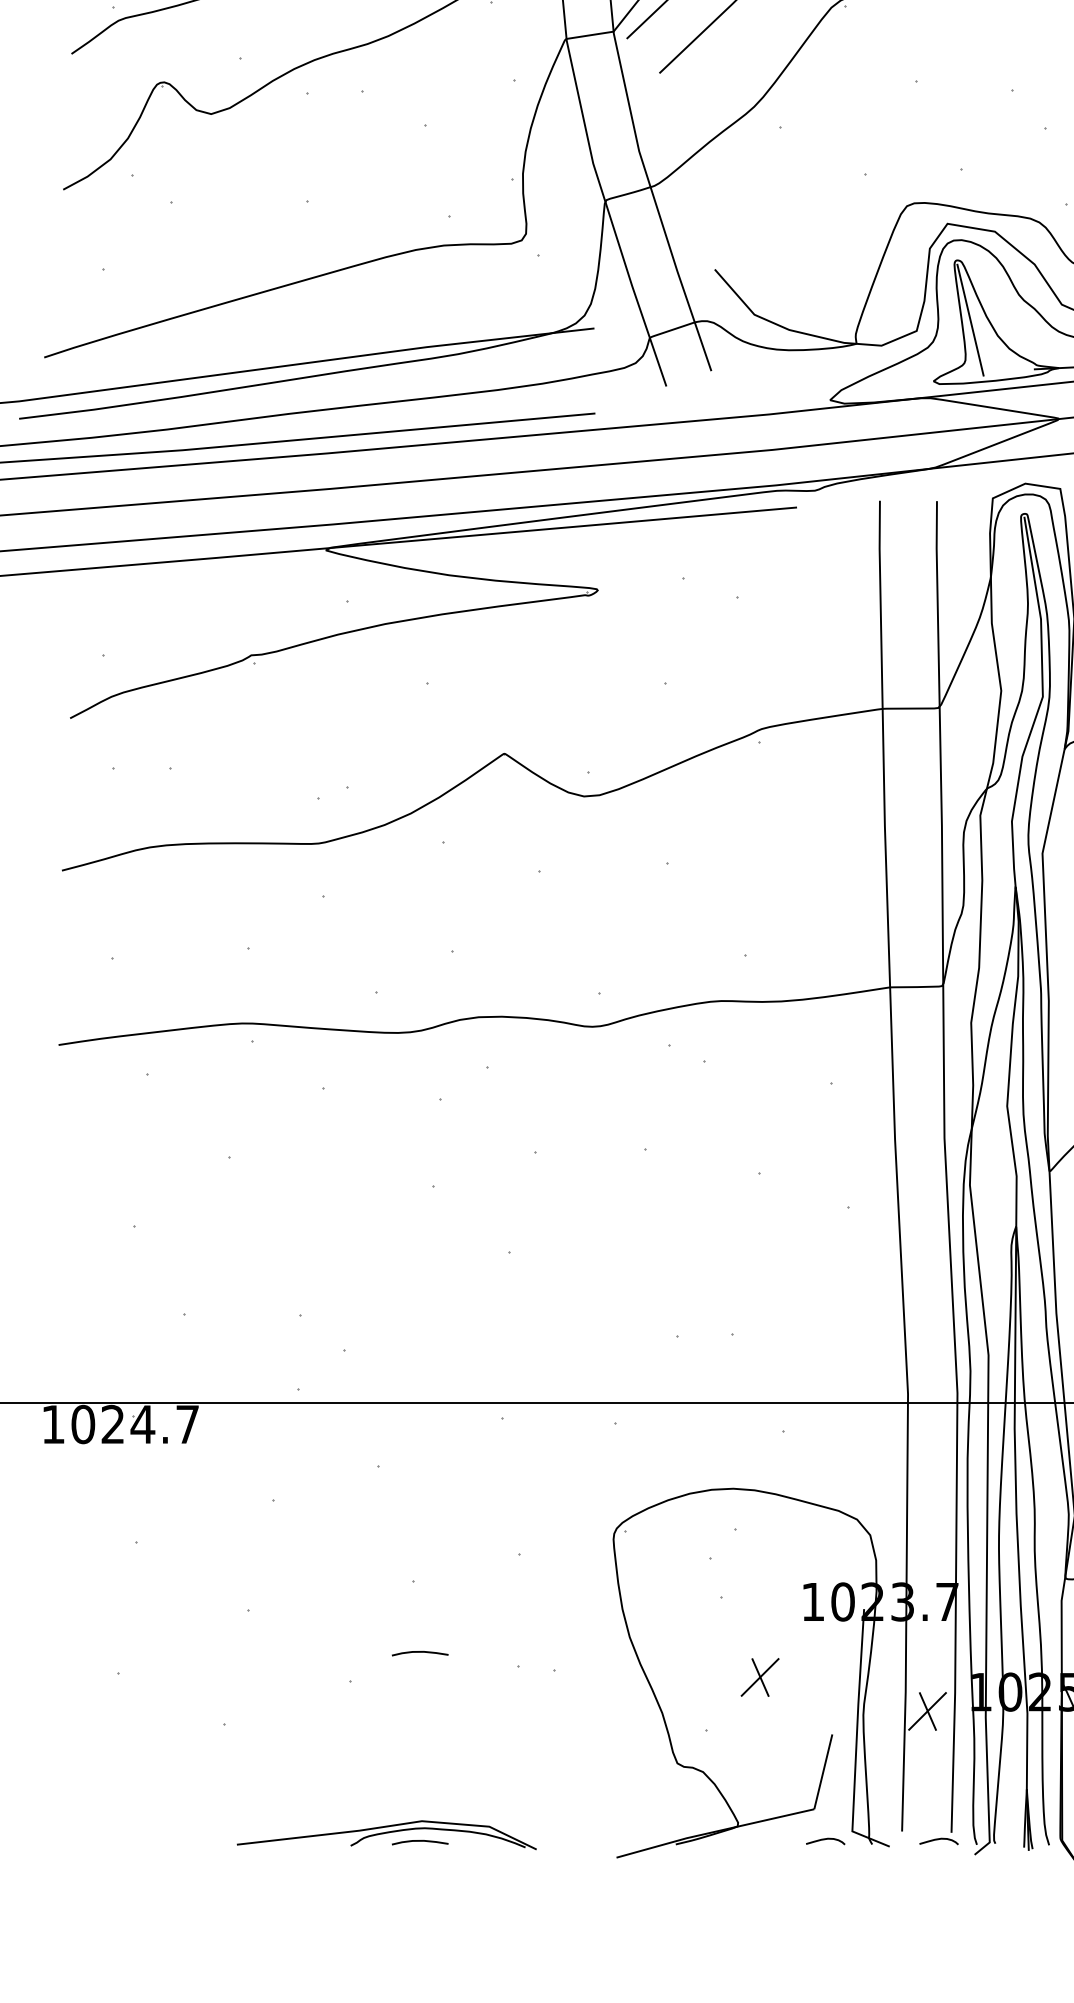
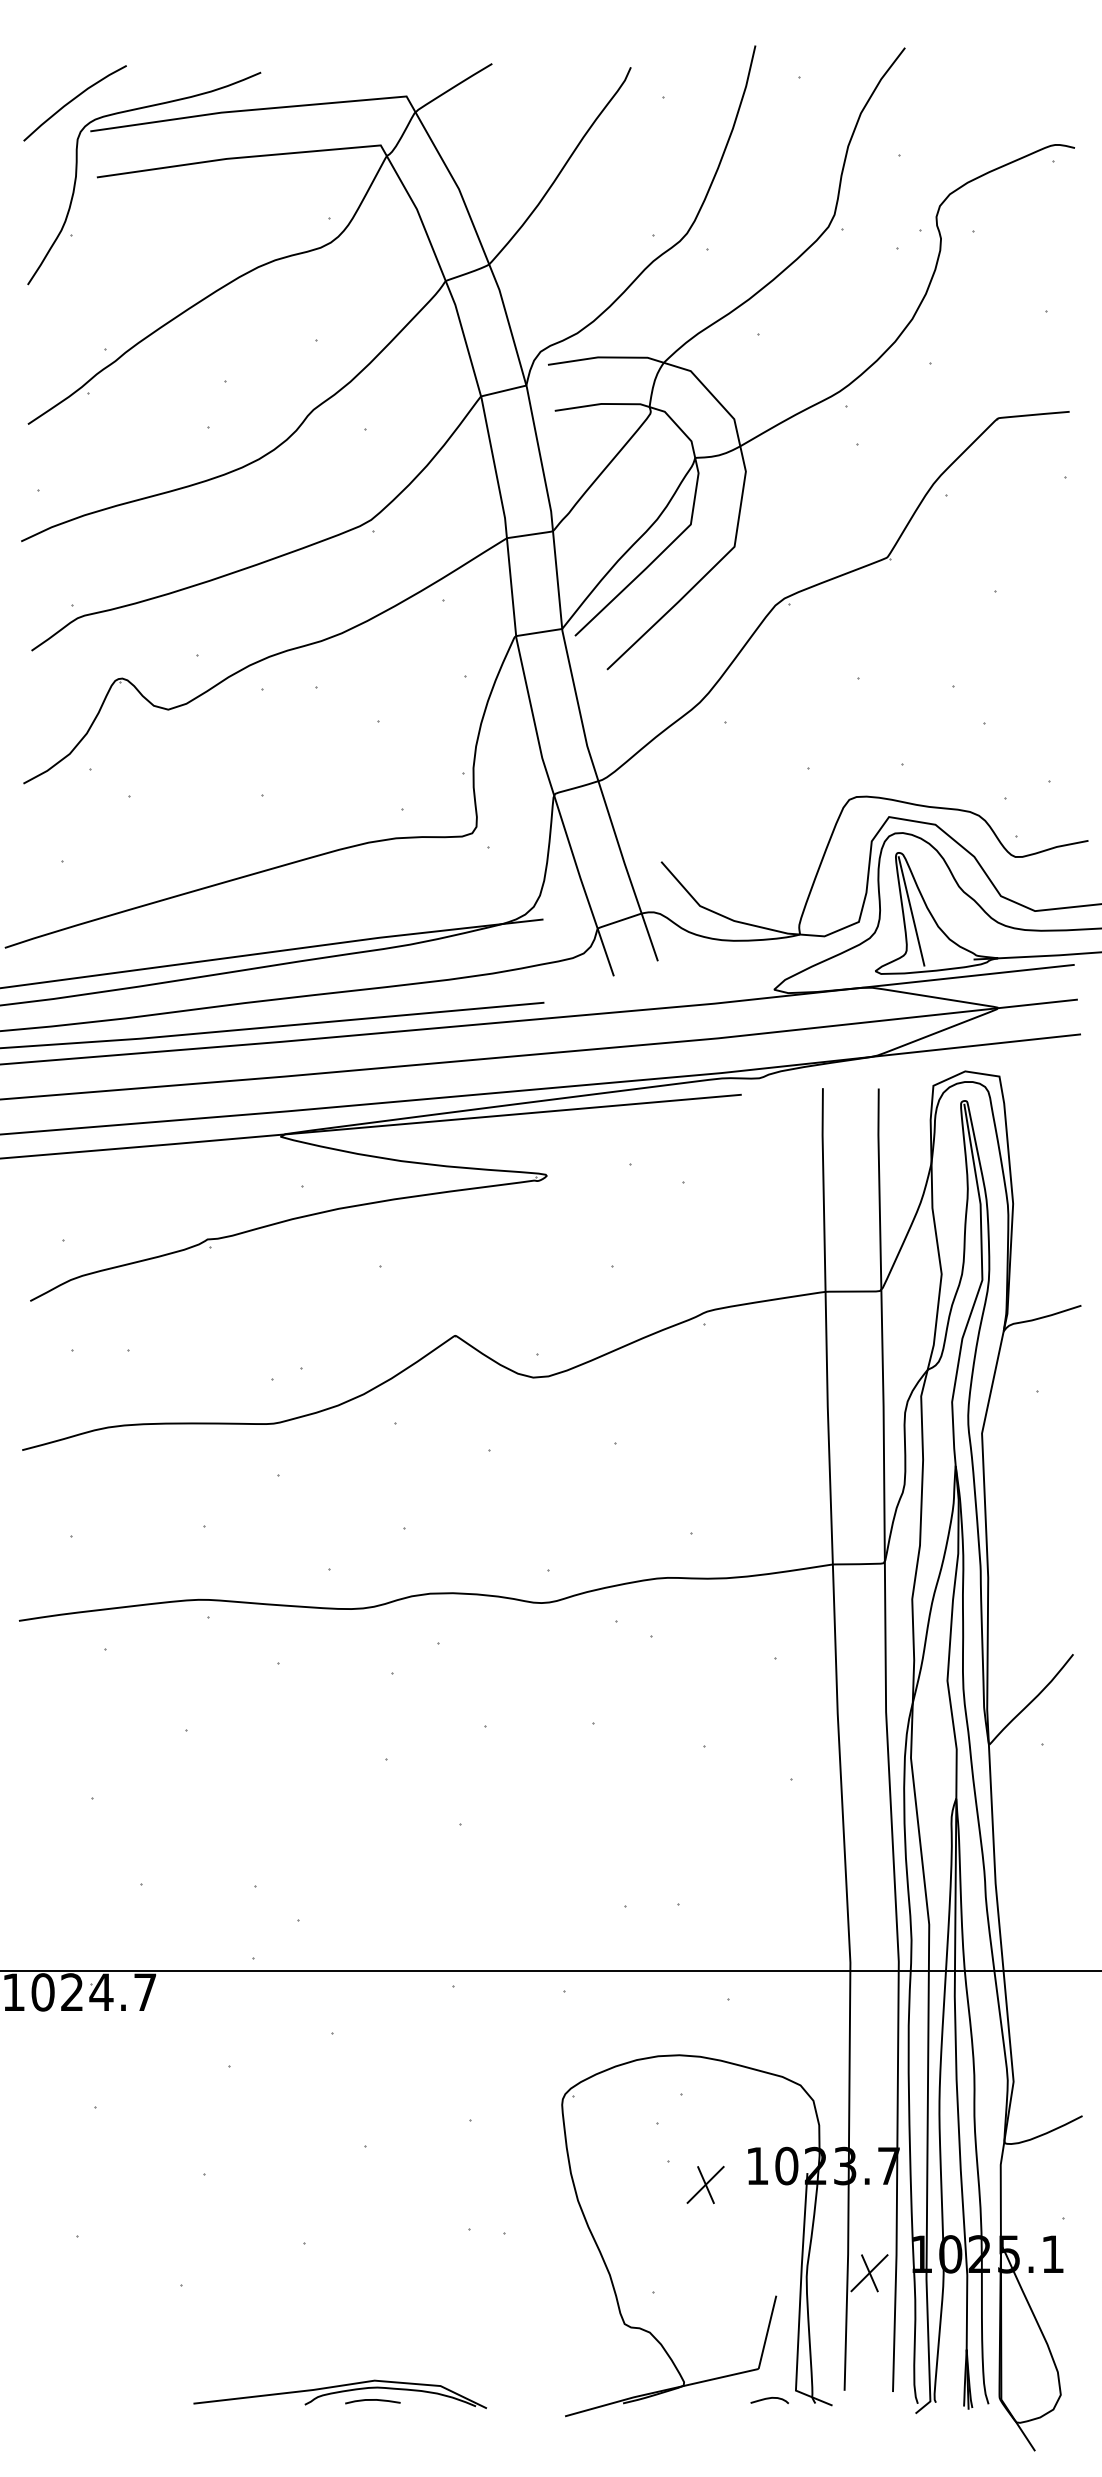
curve: (419, 1652) -> (372, 2215), removed
part: (759, 1676) -> (705, 2184), moved
curve: (938, 1840) -> (880, 2399), removed

